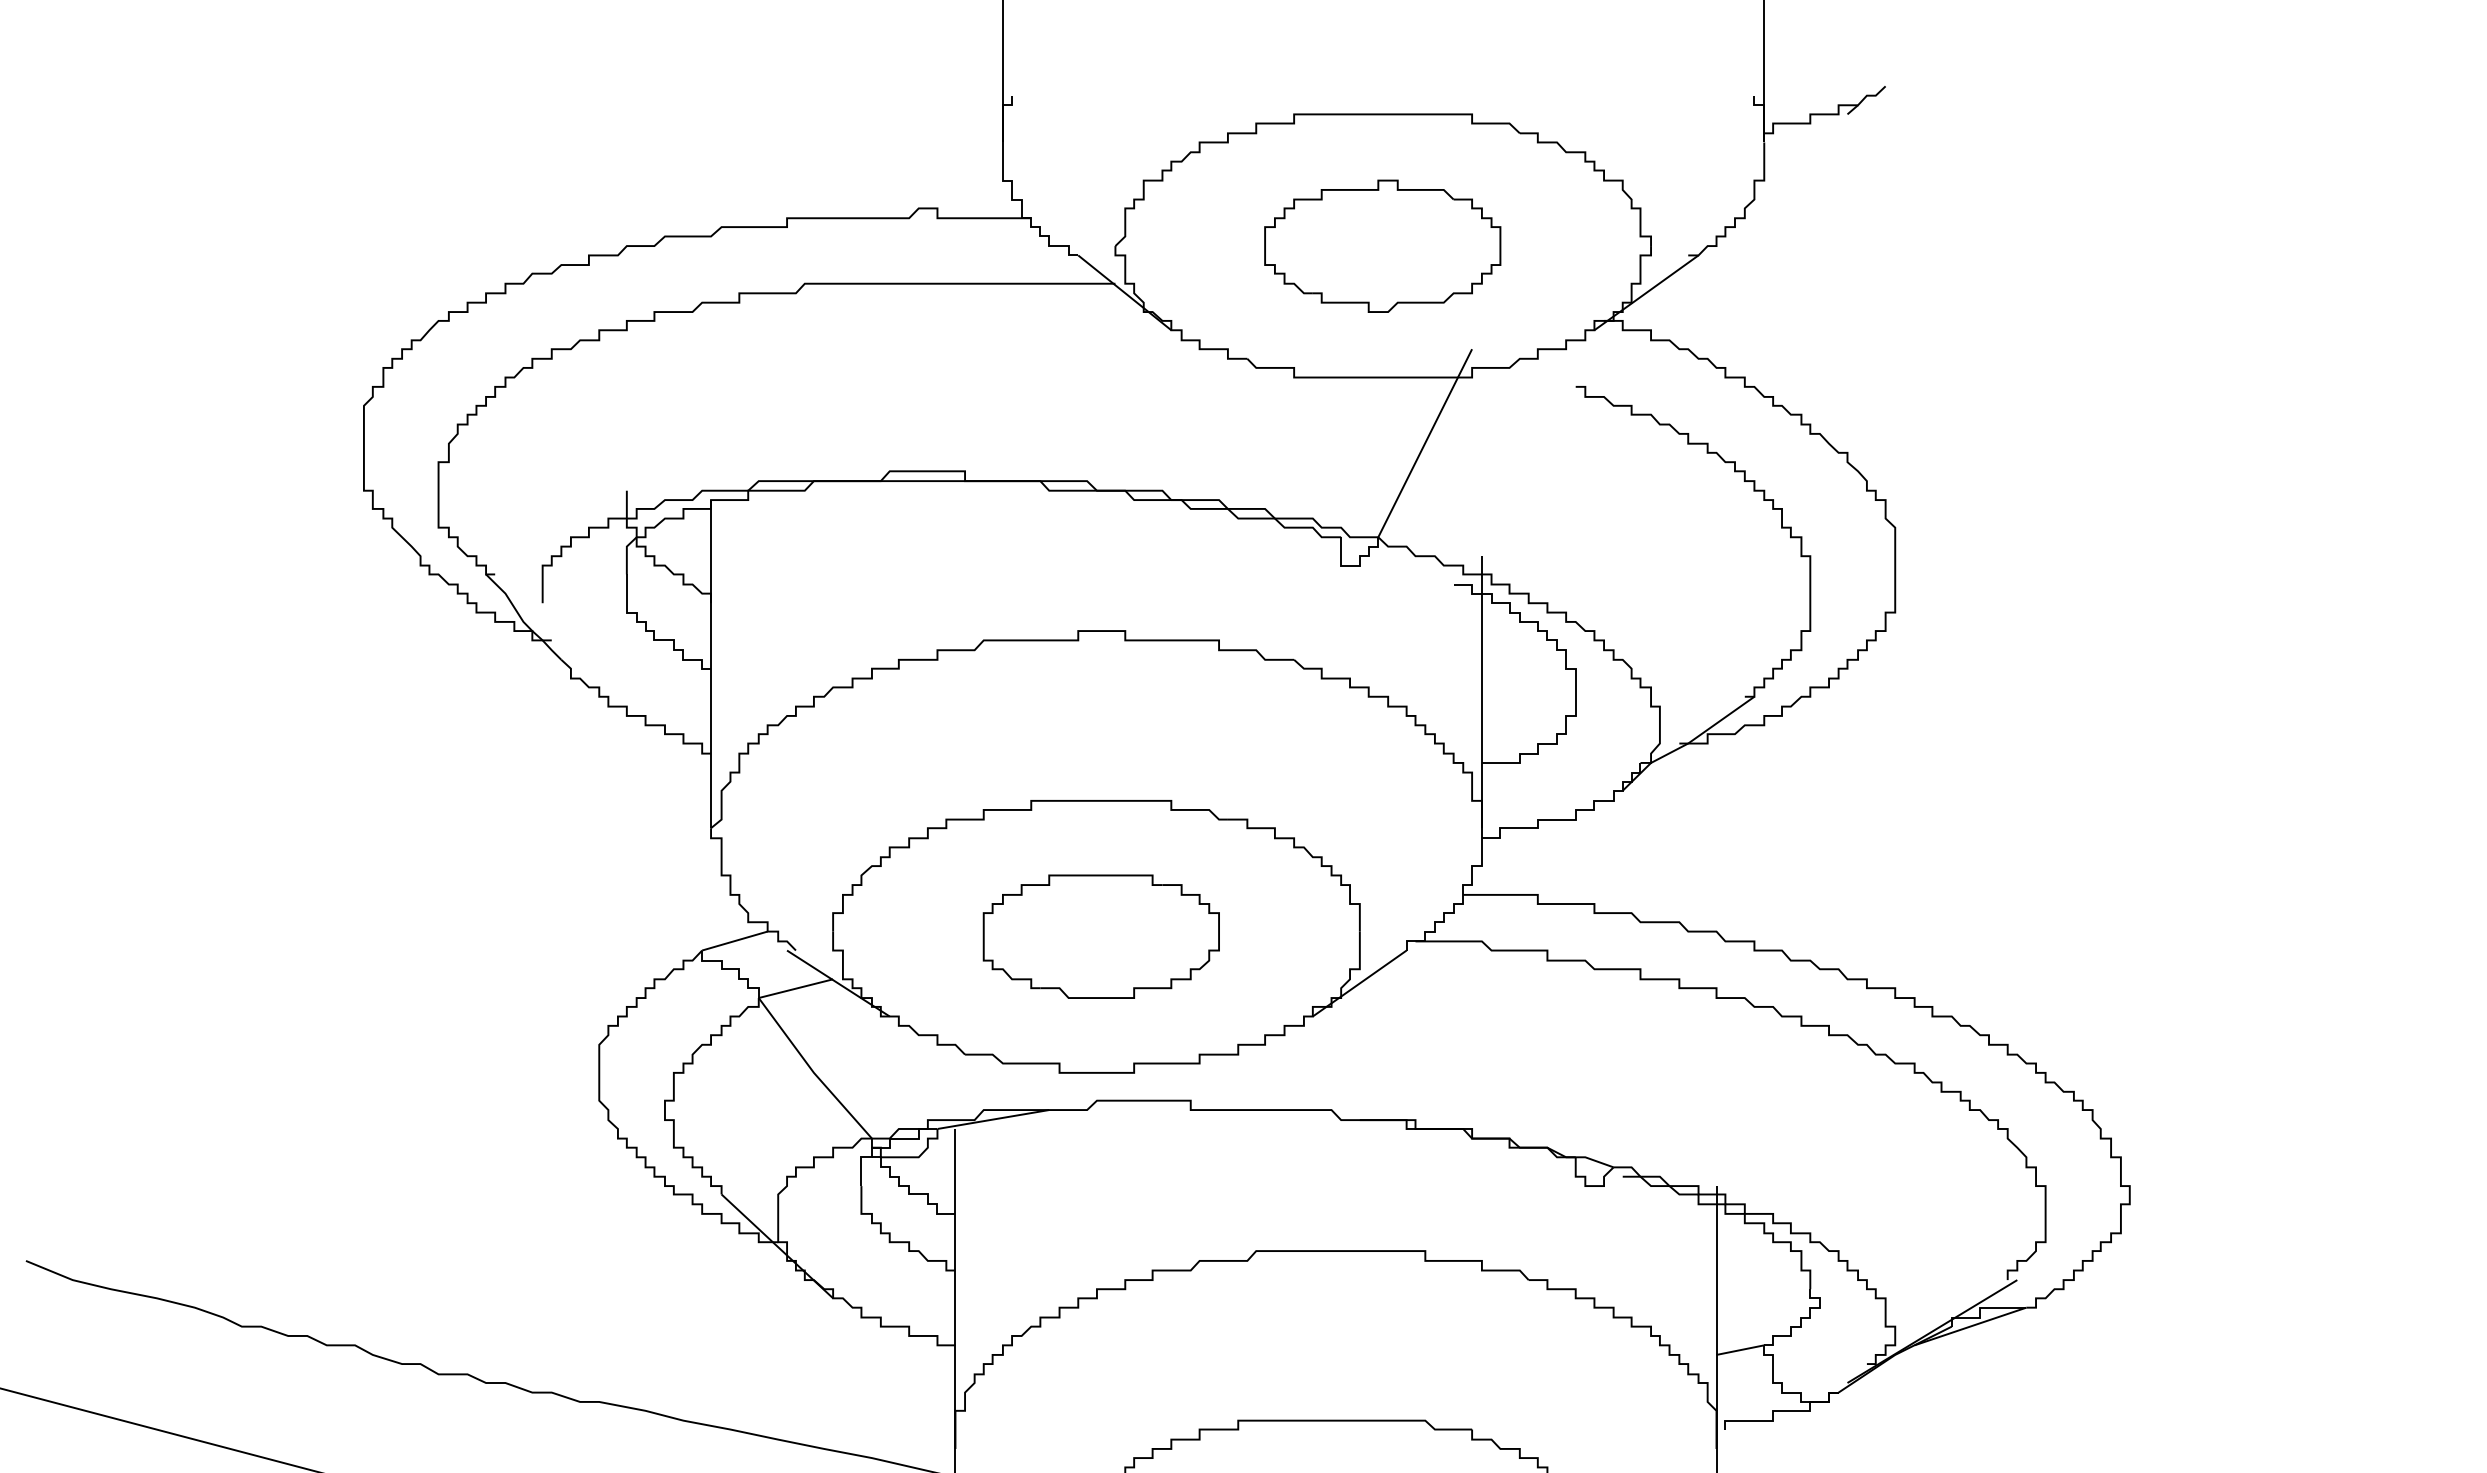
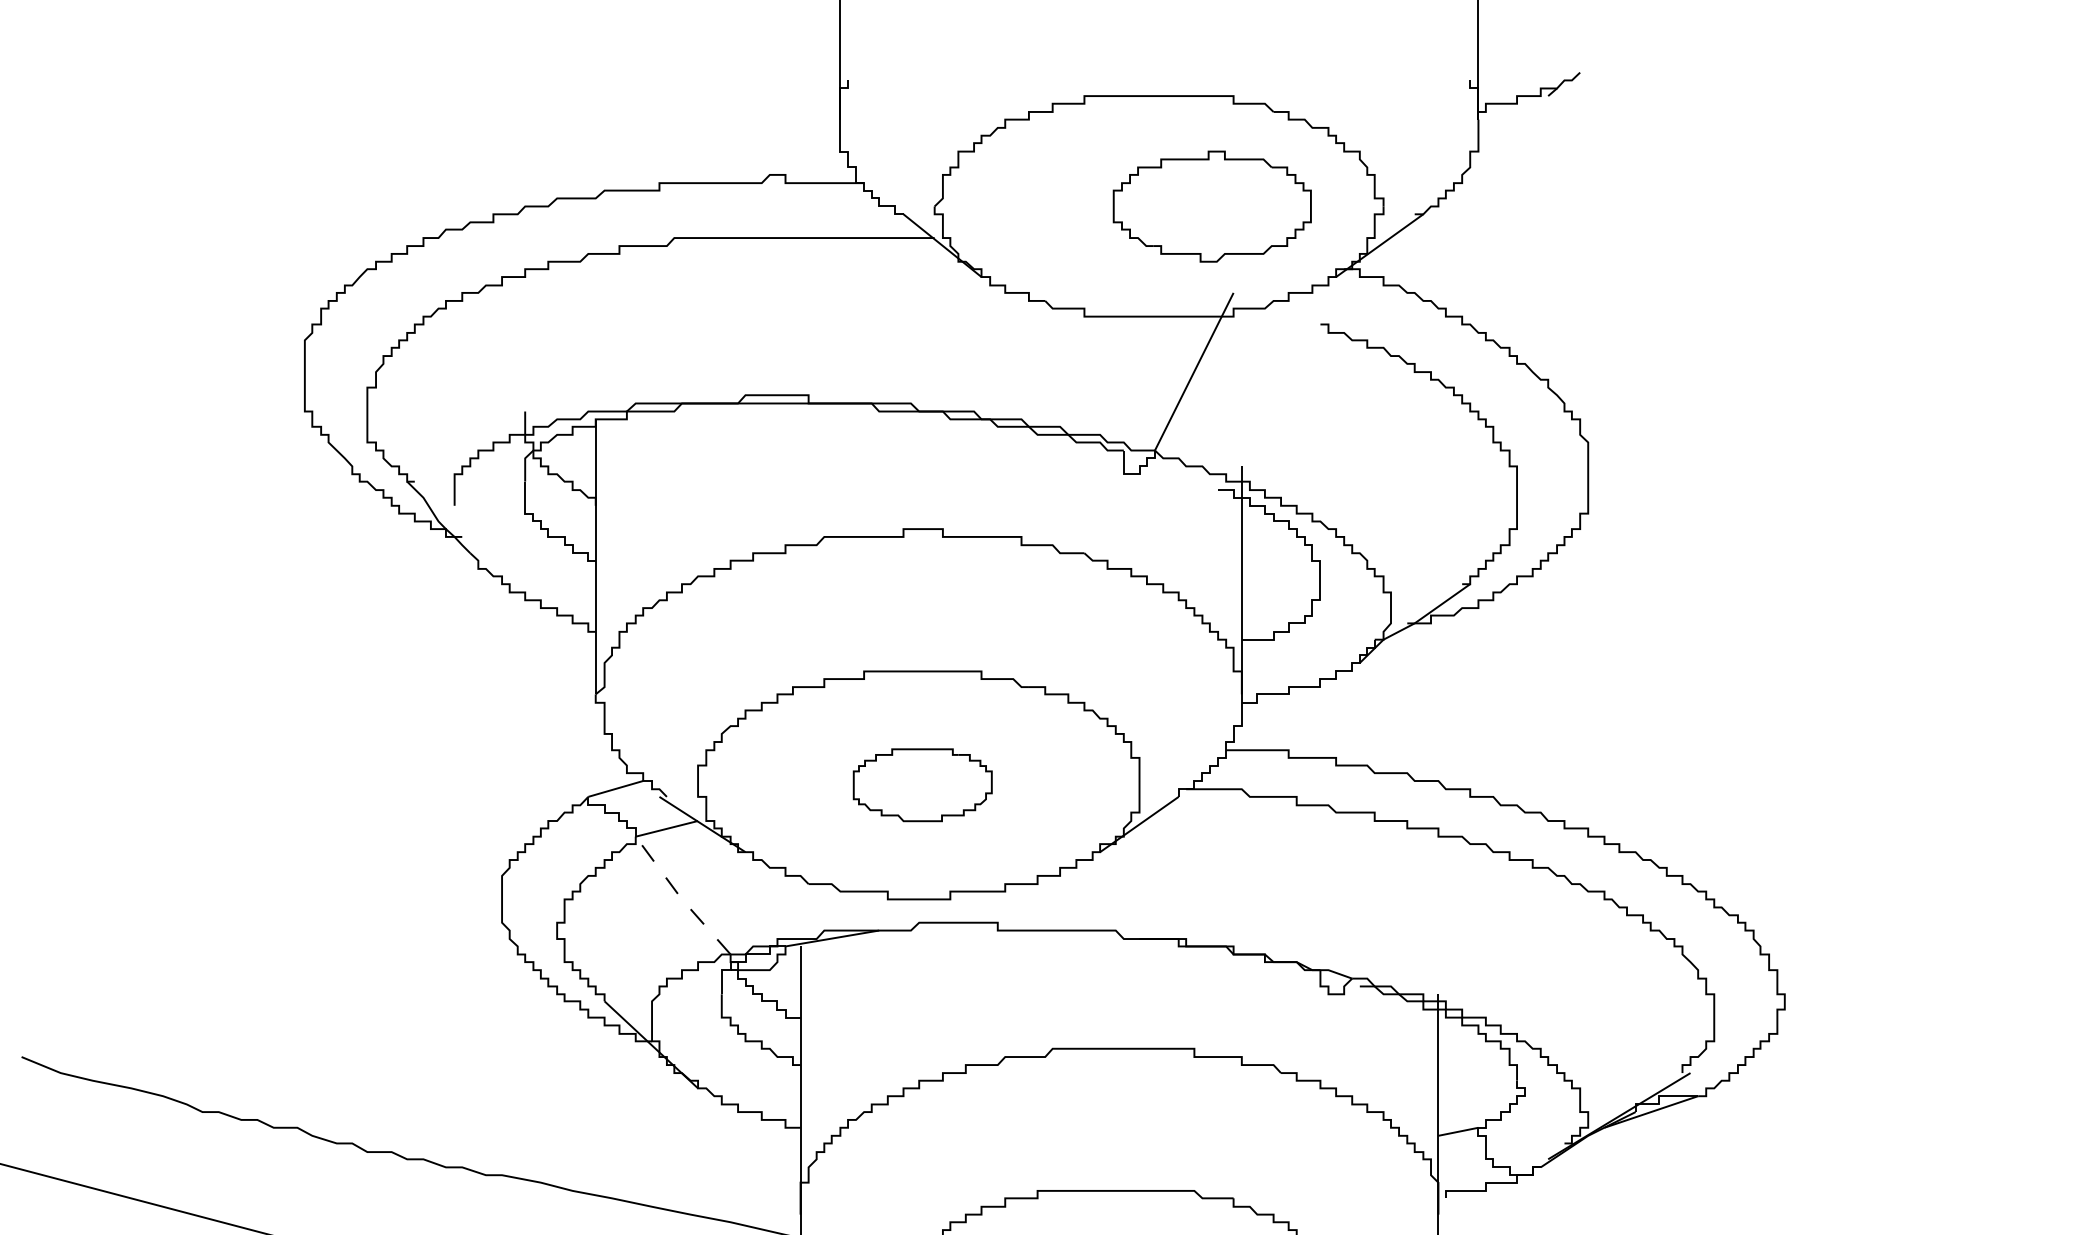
part: (1382, 245) -> (1212, 205), moved
part: (1100, 936) -> (922, 785), size x0.7
line: (812, 1071) -> (680, 898), solid -> dashed

